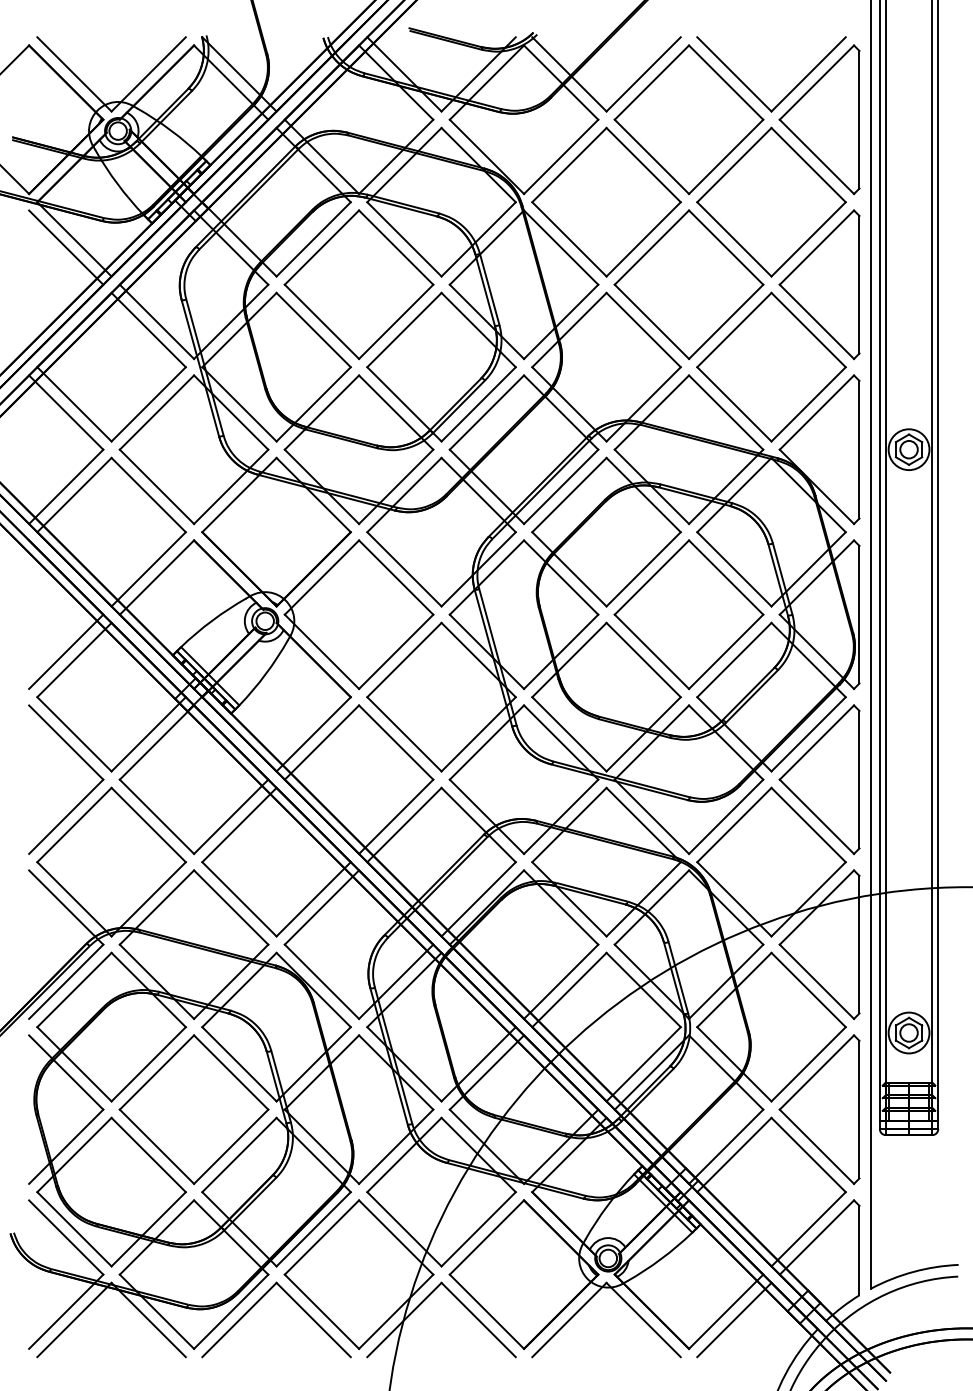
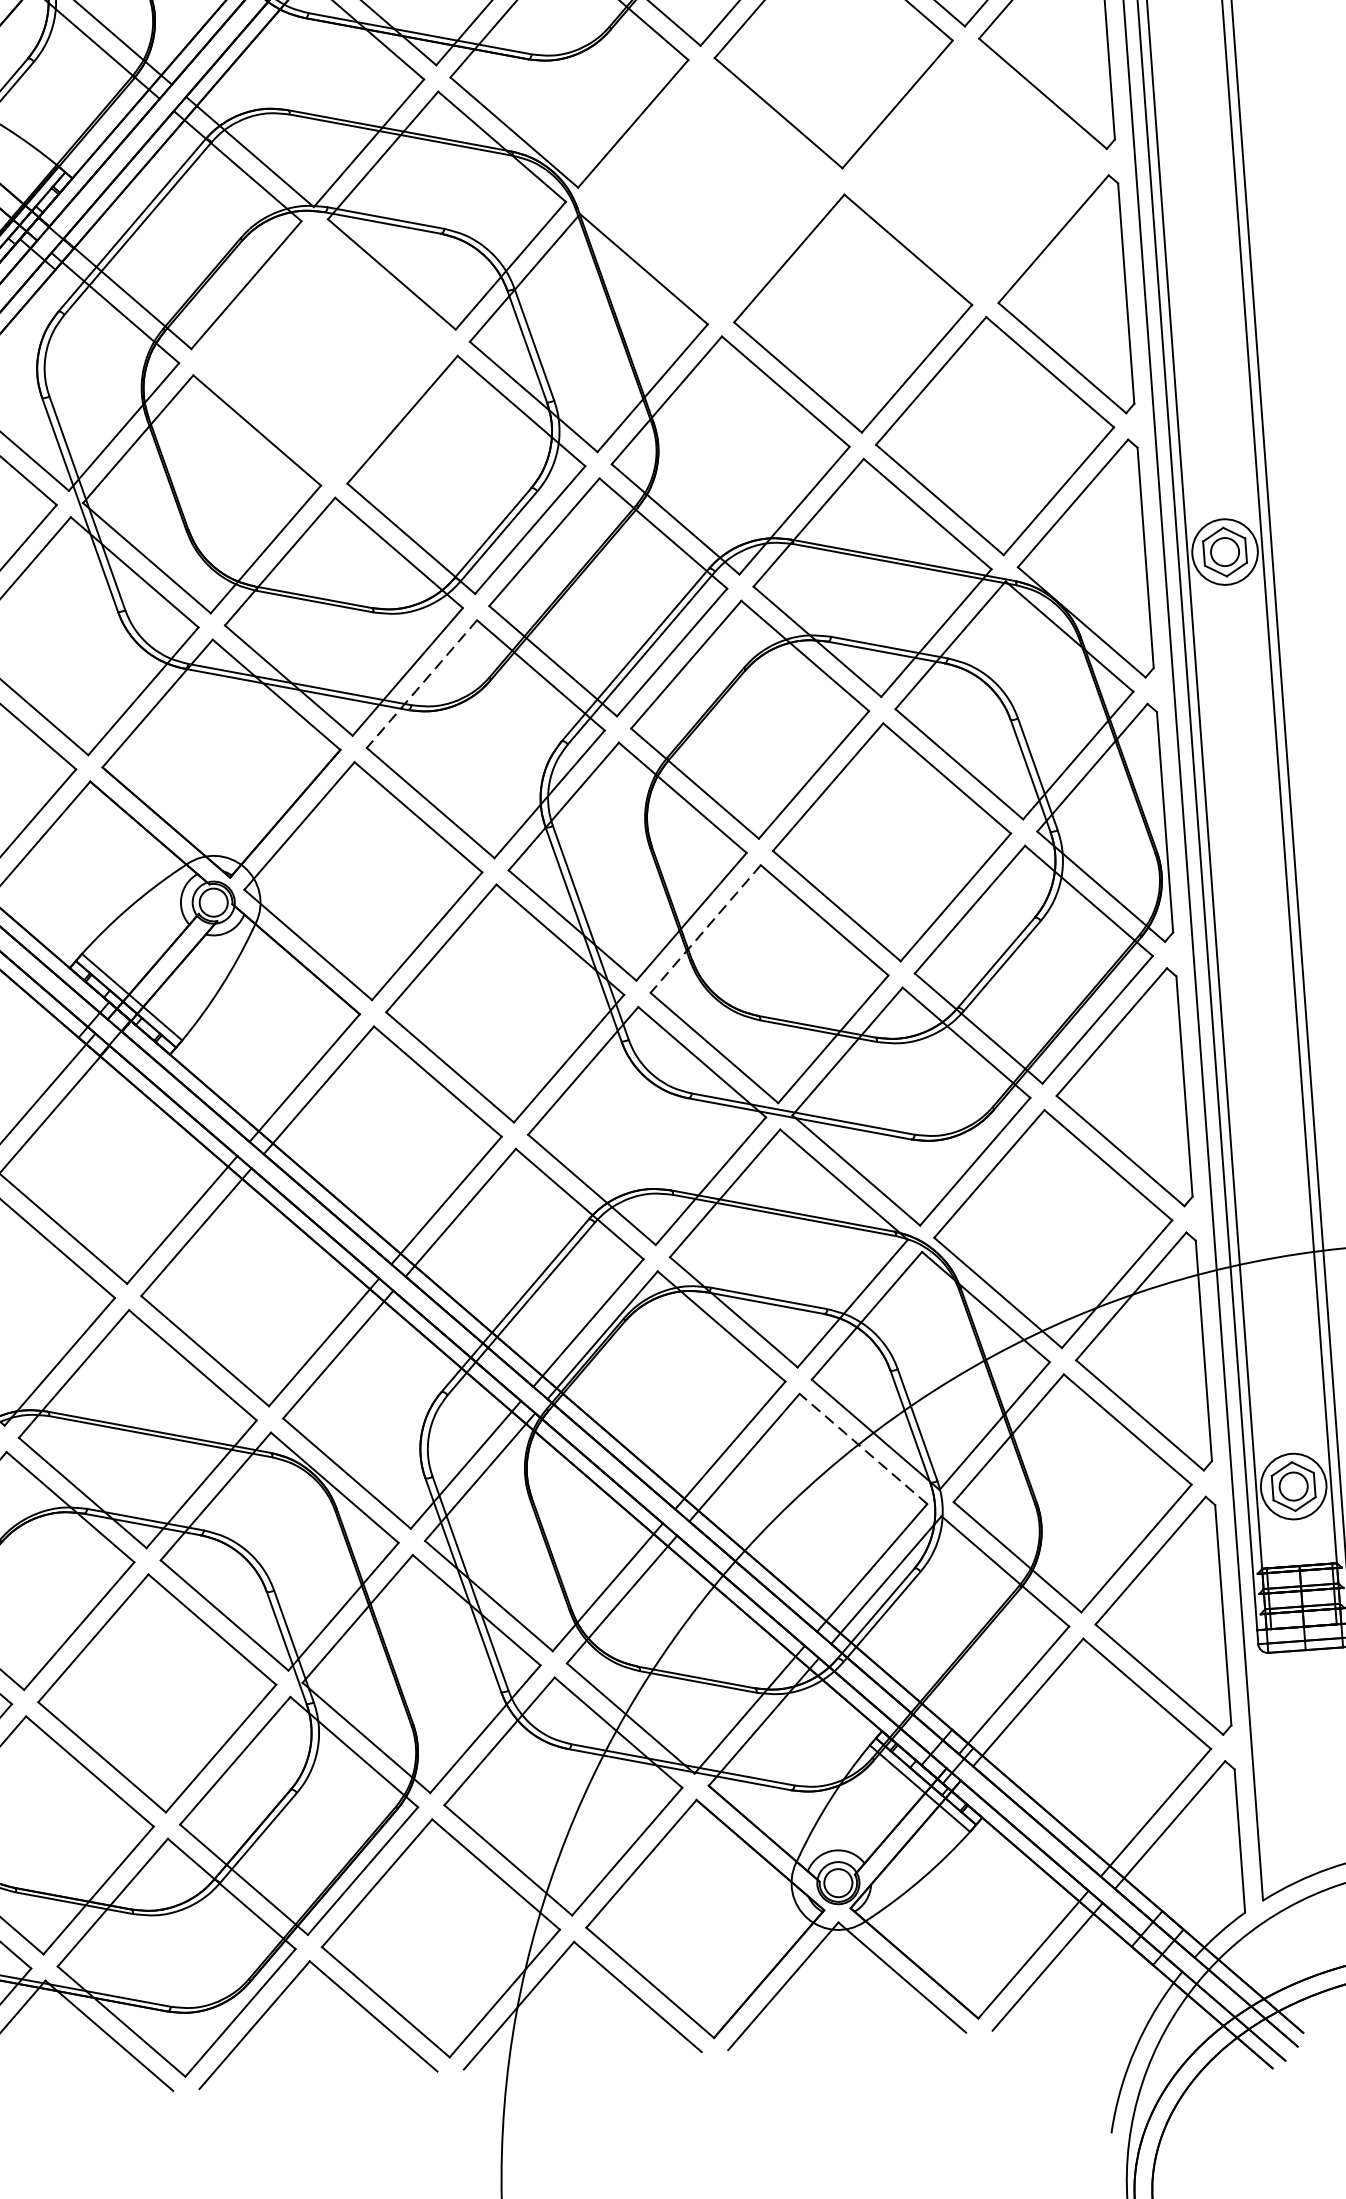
part: (606, 201) -> (711, 190), removed
part: (771, 201) -> (975, 170), removed
part: (358, 284) -> (323, 352), removed
line: (404, 495) -> (422, 684), solid -> dashed
line: (569, 660) -> (705, 929), solid -> dashed
line: (643, 989) -> (863, 1448), solid -> dashed

